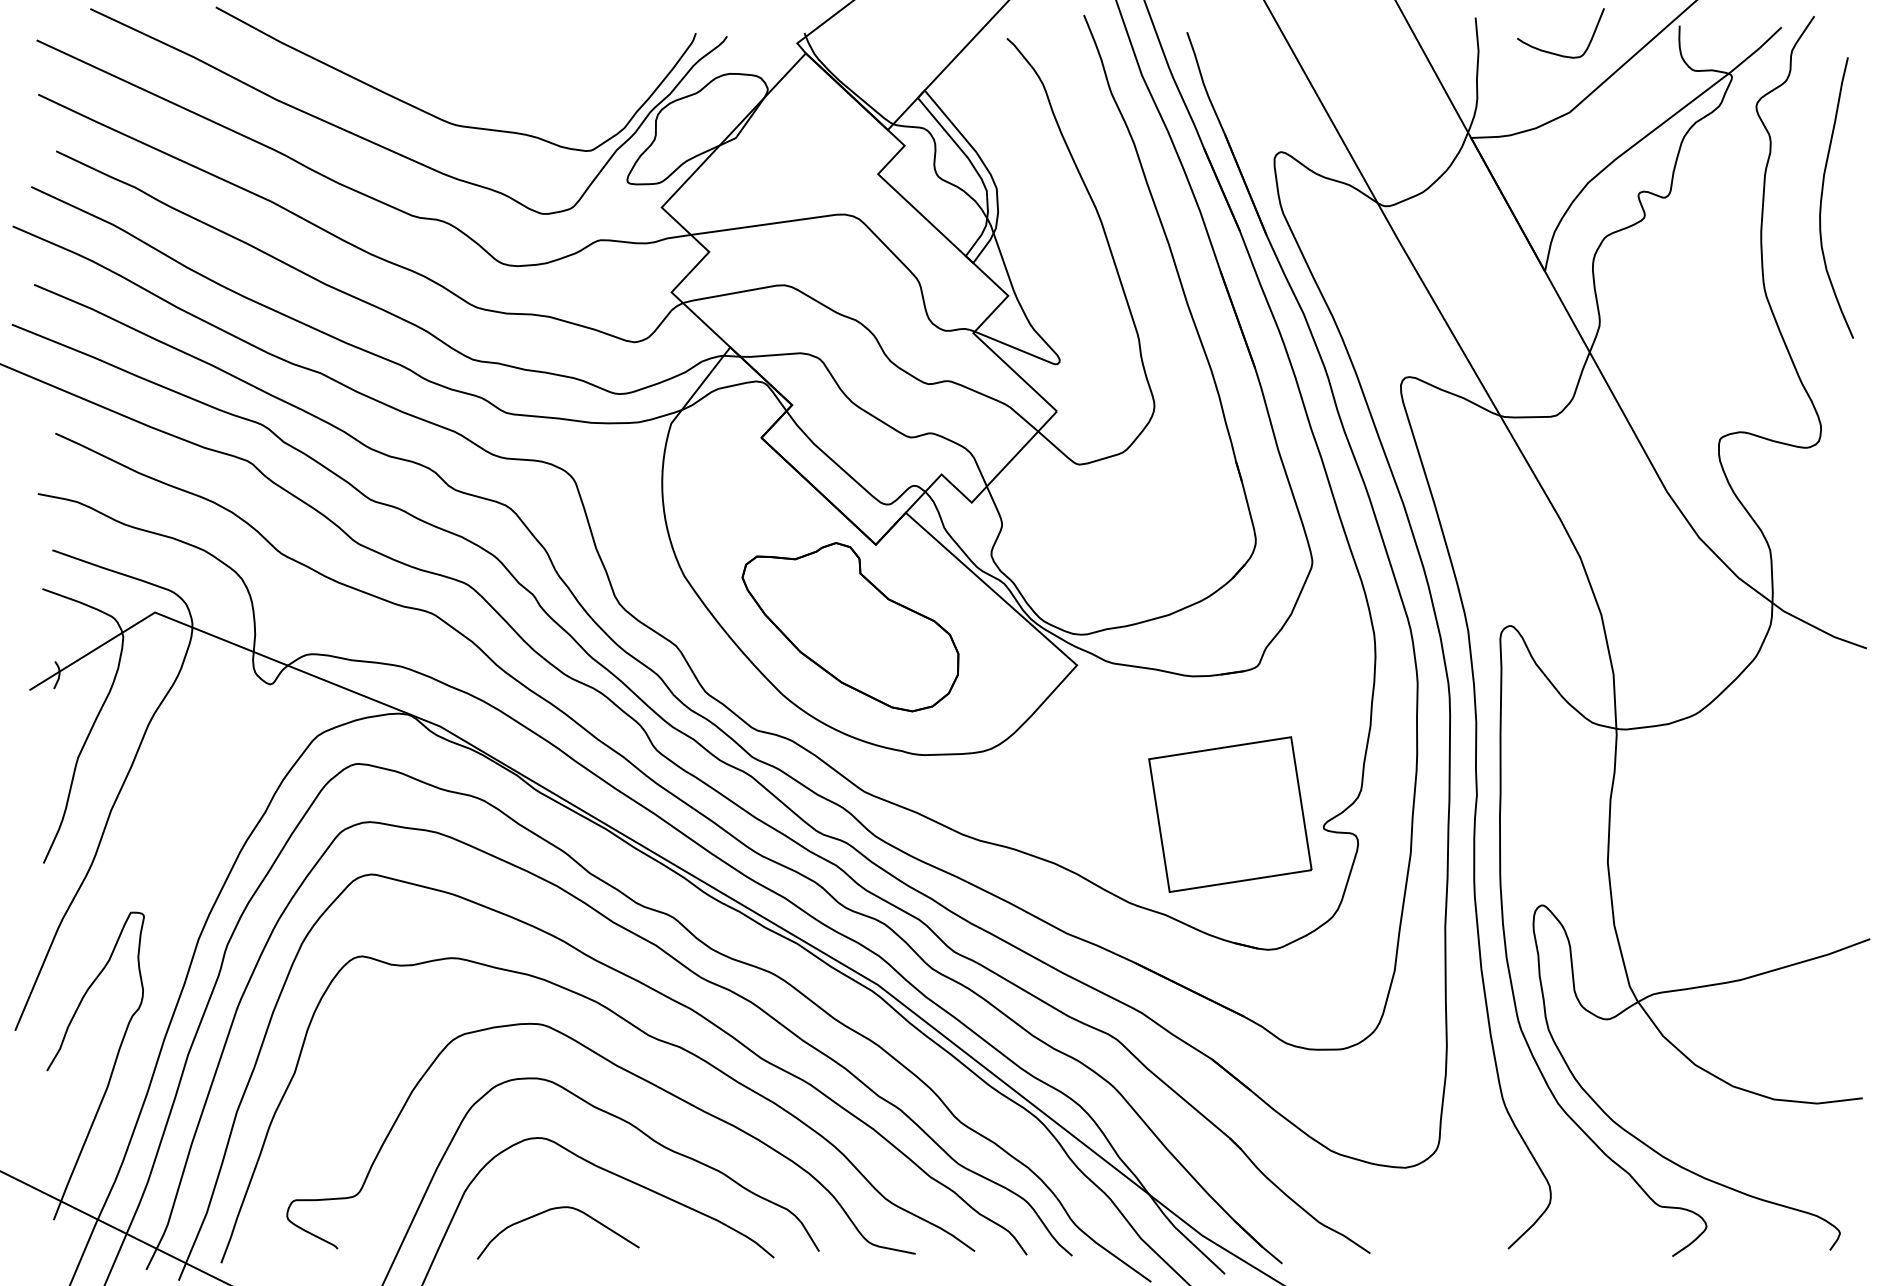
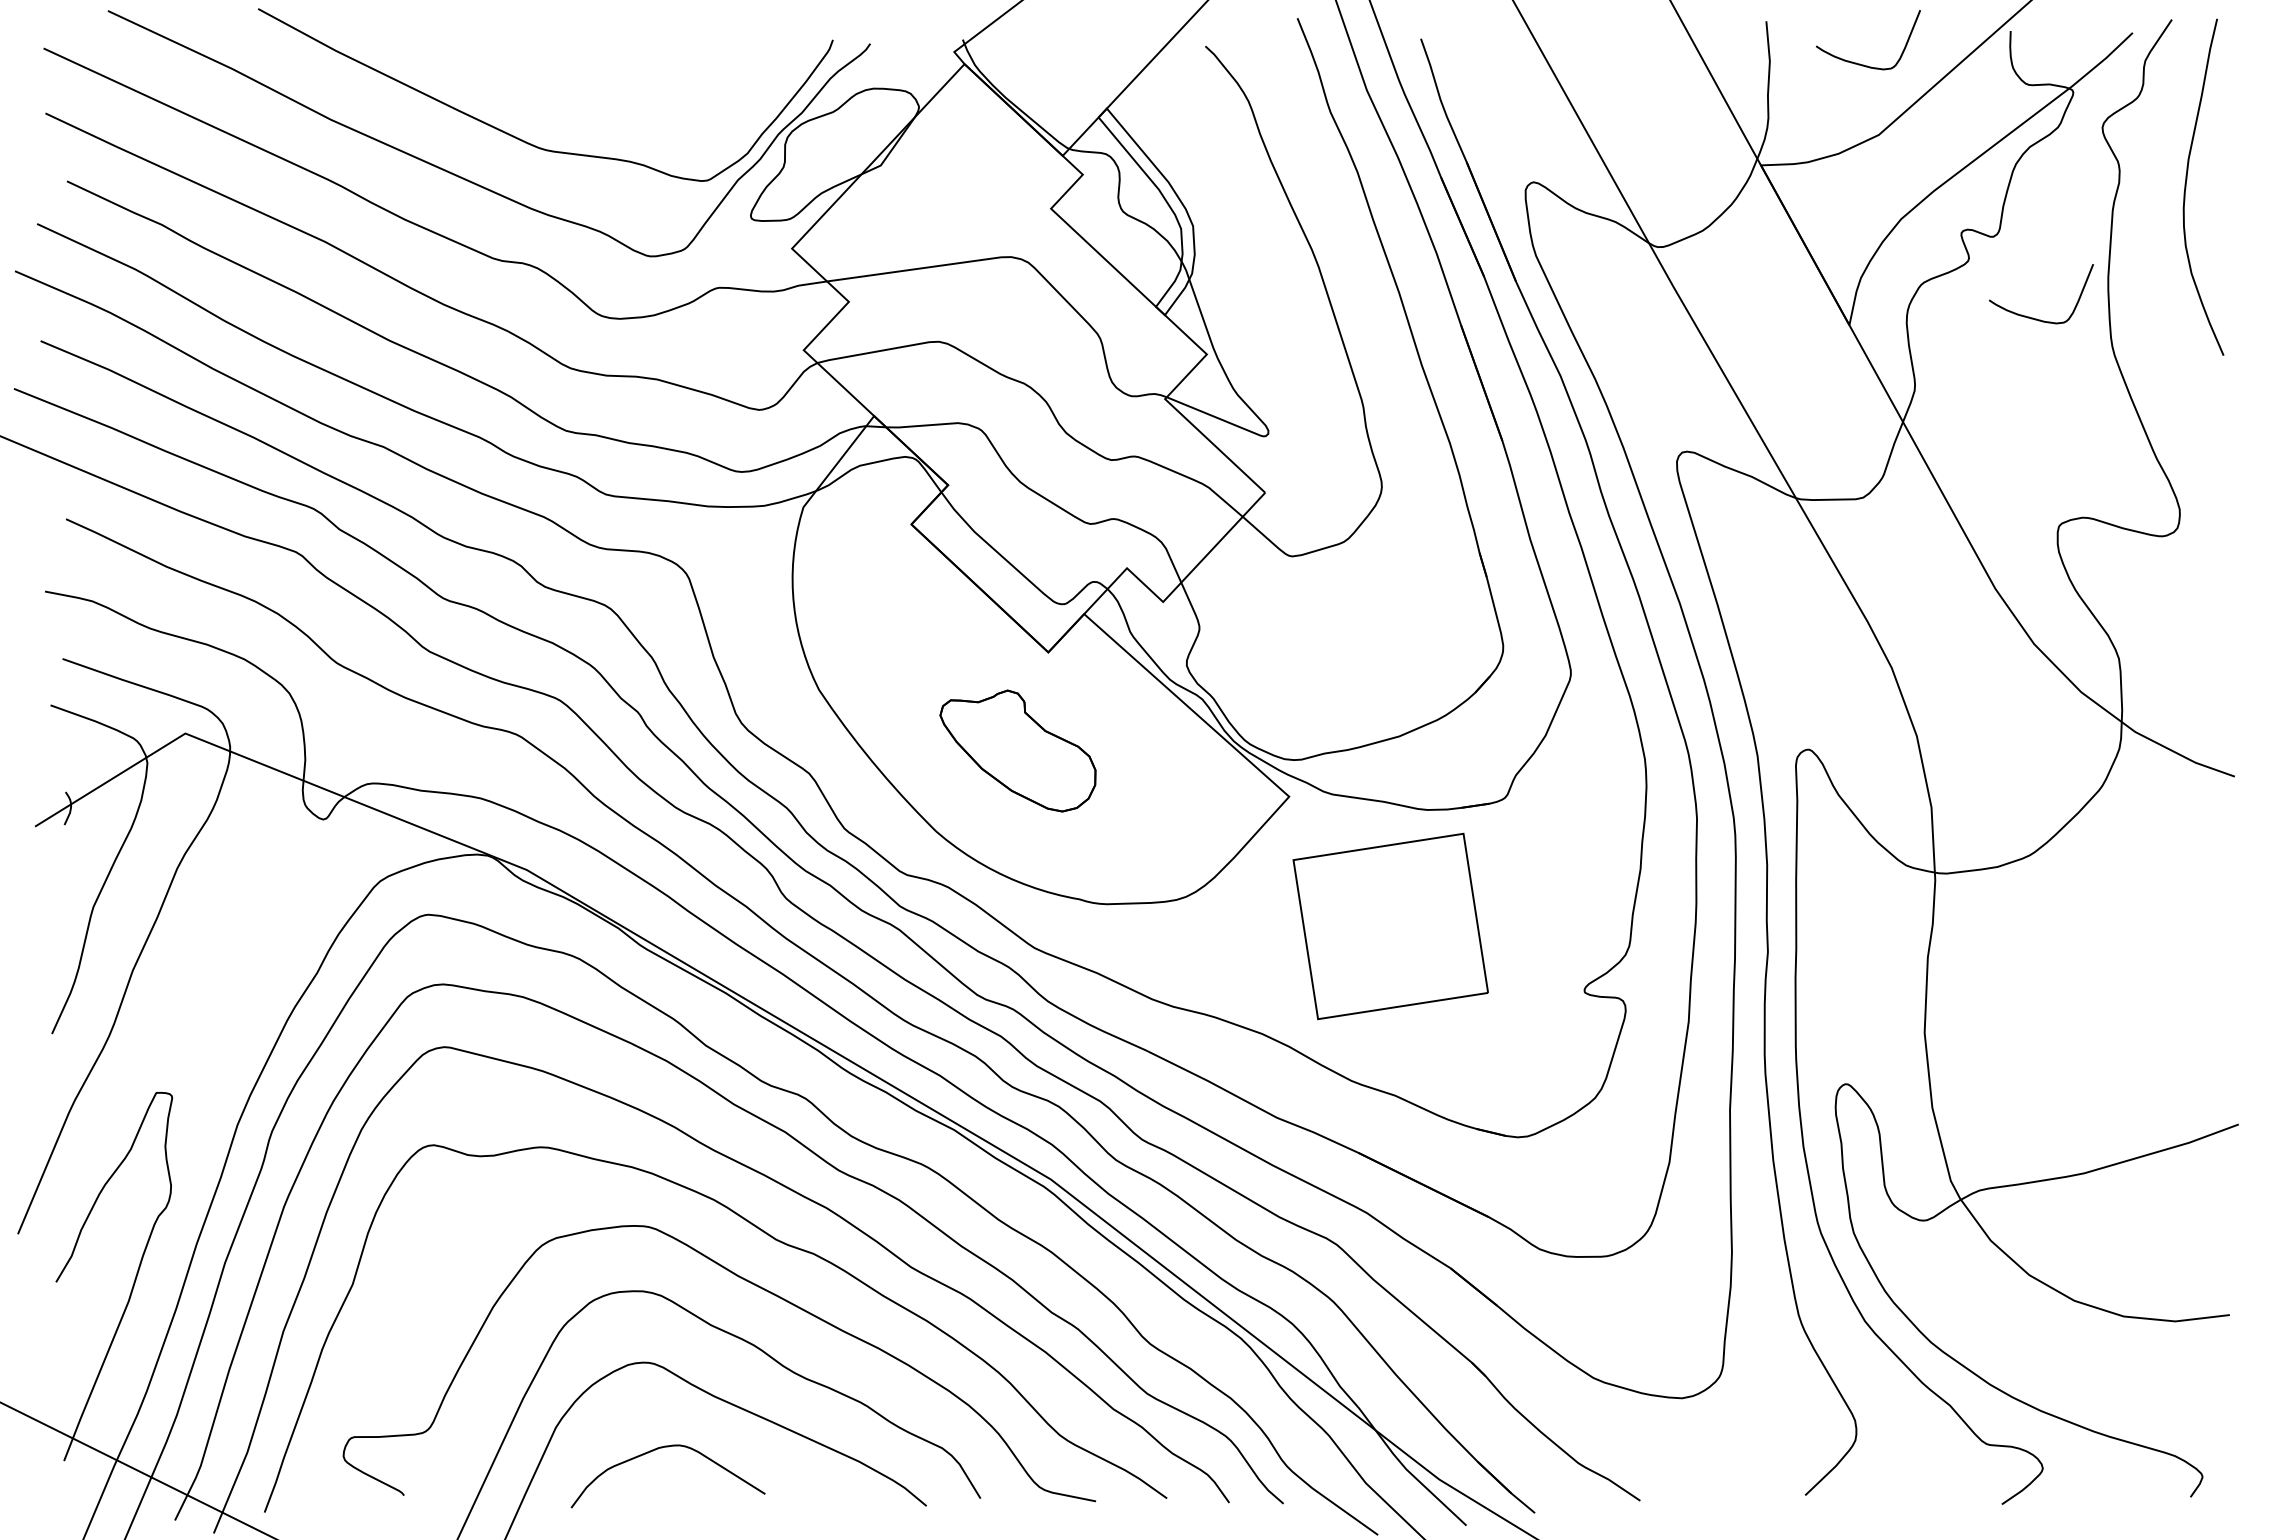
curve: (1822, 197) -> (2186, 186), moved
curve: (1698, 265) -> (2033, 317), added
part: (850, 626) -> (1017, 750), size x0.6
part: (1230, 814) -> (1390, 926), moved

